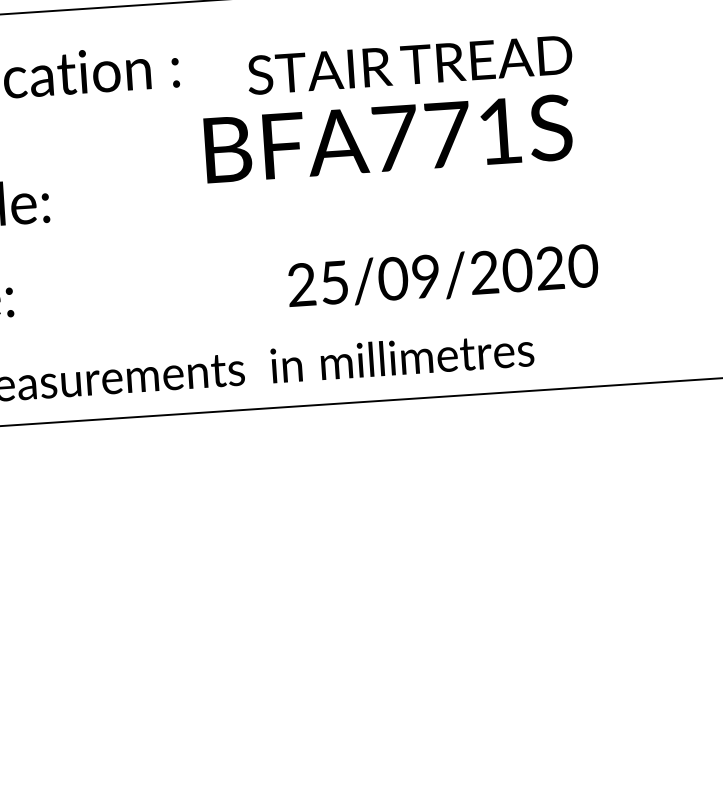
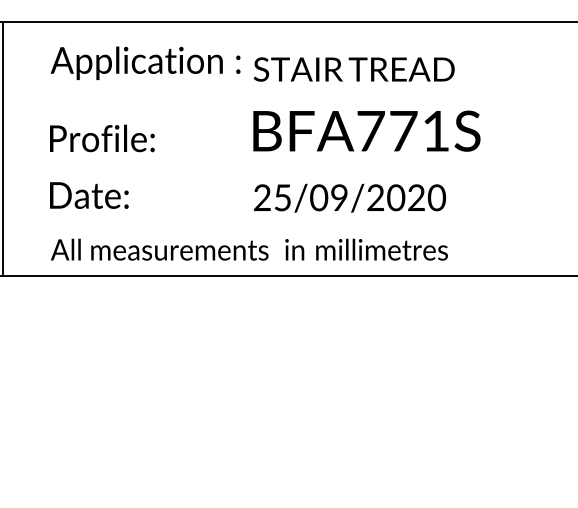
text: (408, 65) -> (353, 69), moved
text: (387, 137) -> (366, 130), moved
text: (443, 274) -> (350, 197), moved

